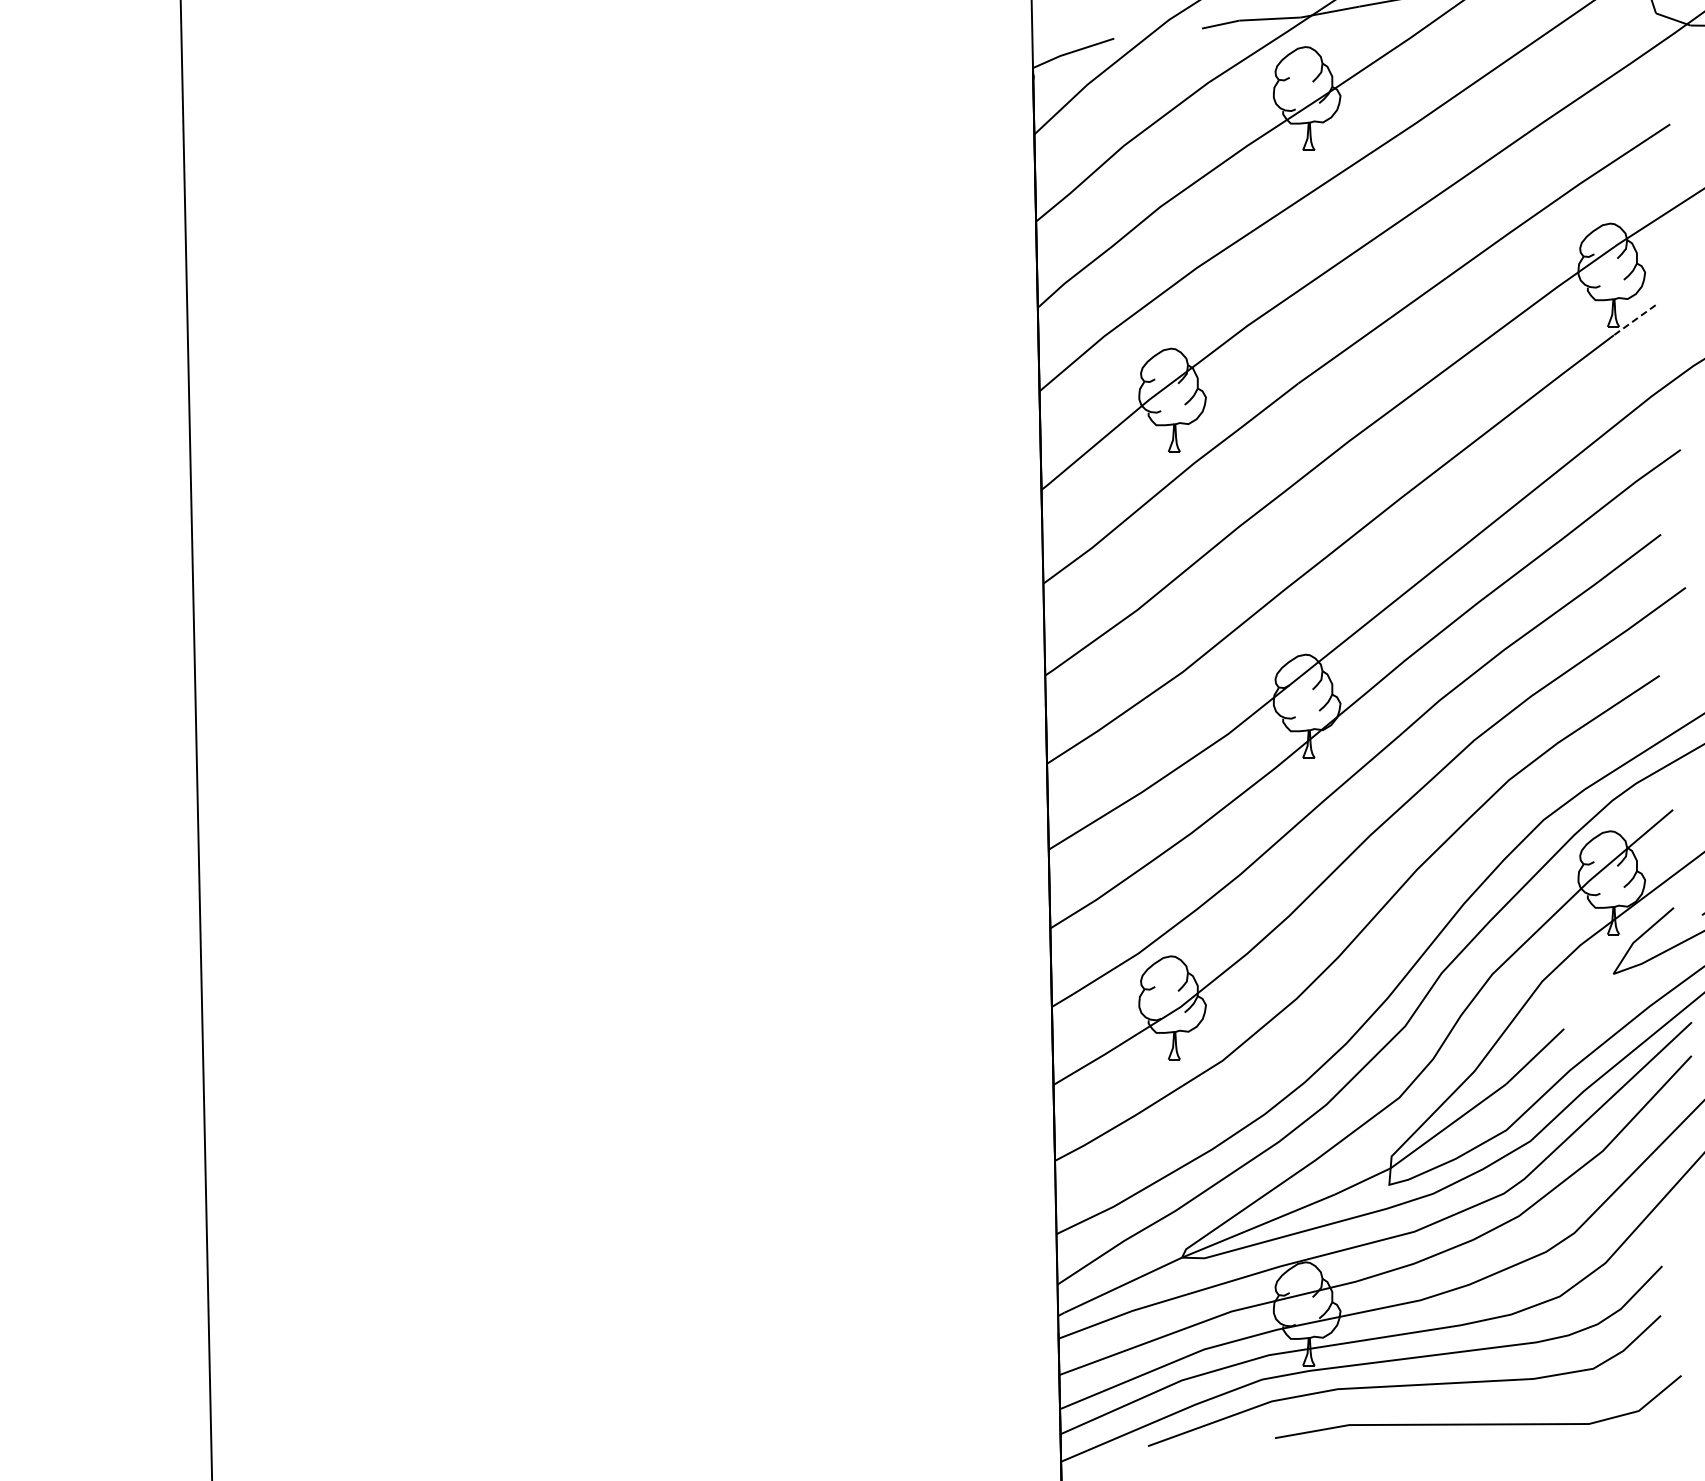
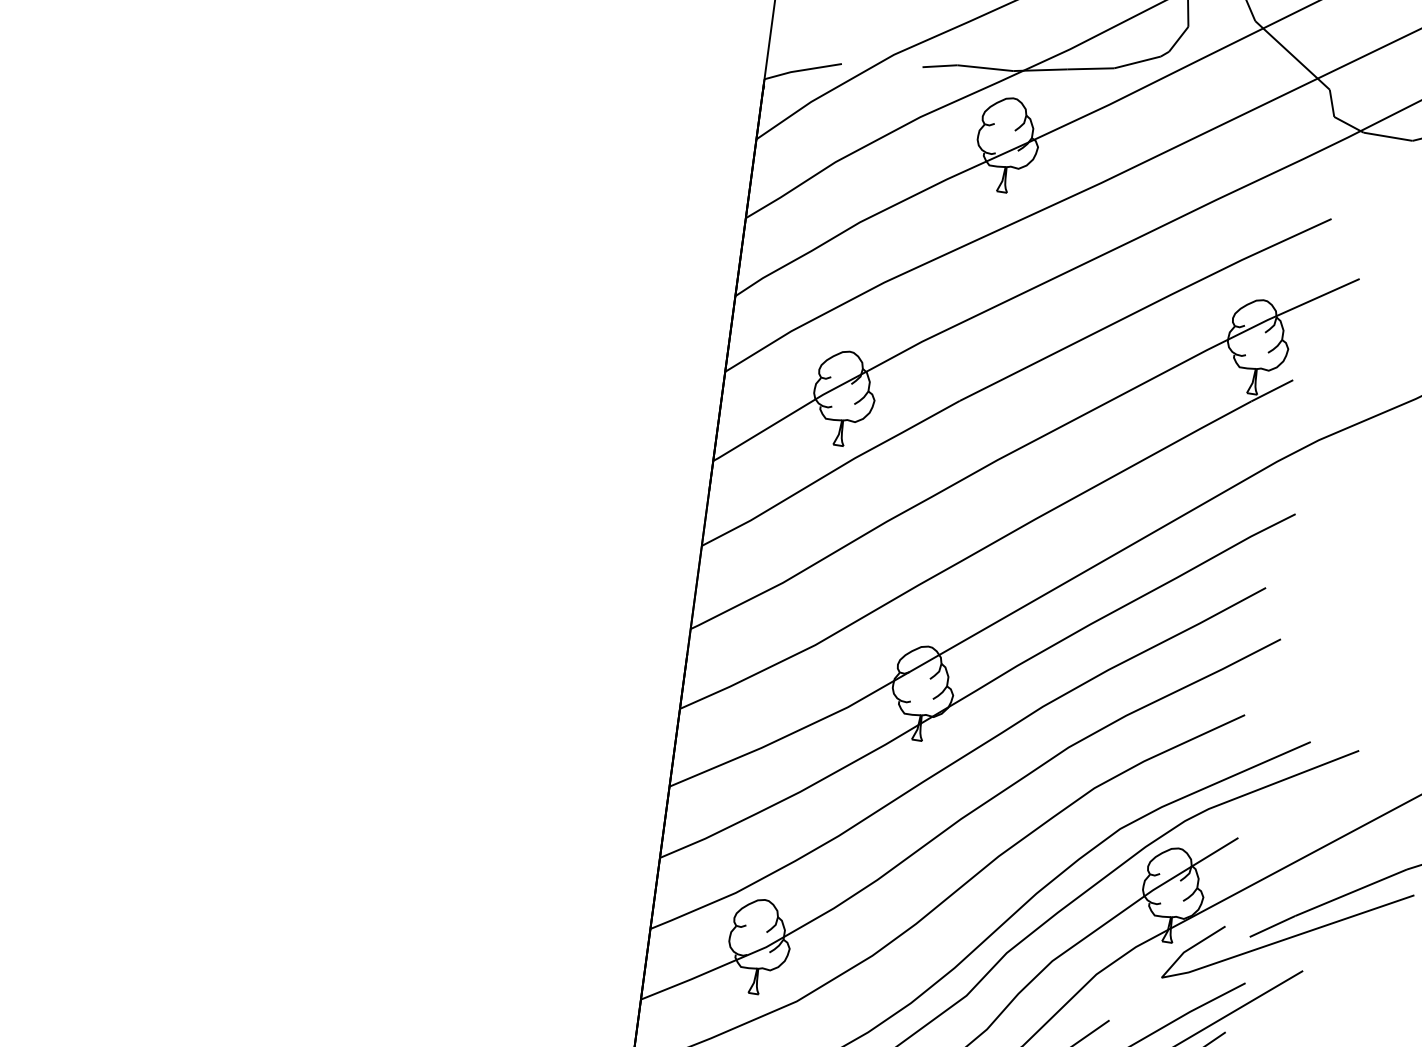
line: (1634, 320) -> (1271, 391), dashed -> solid

